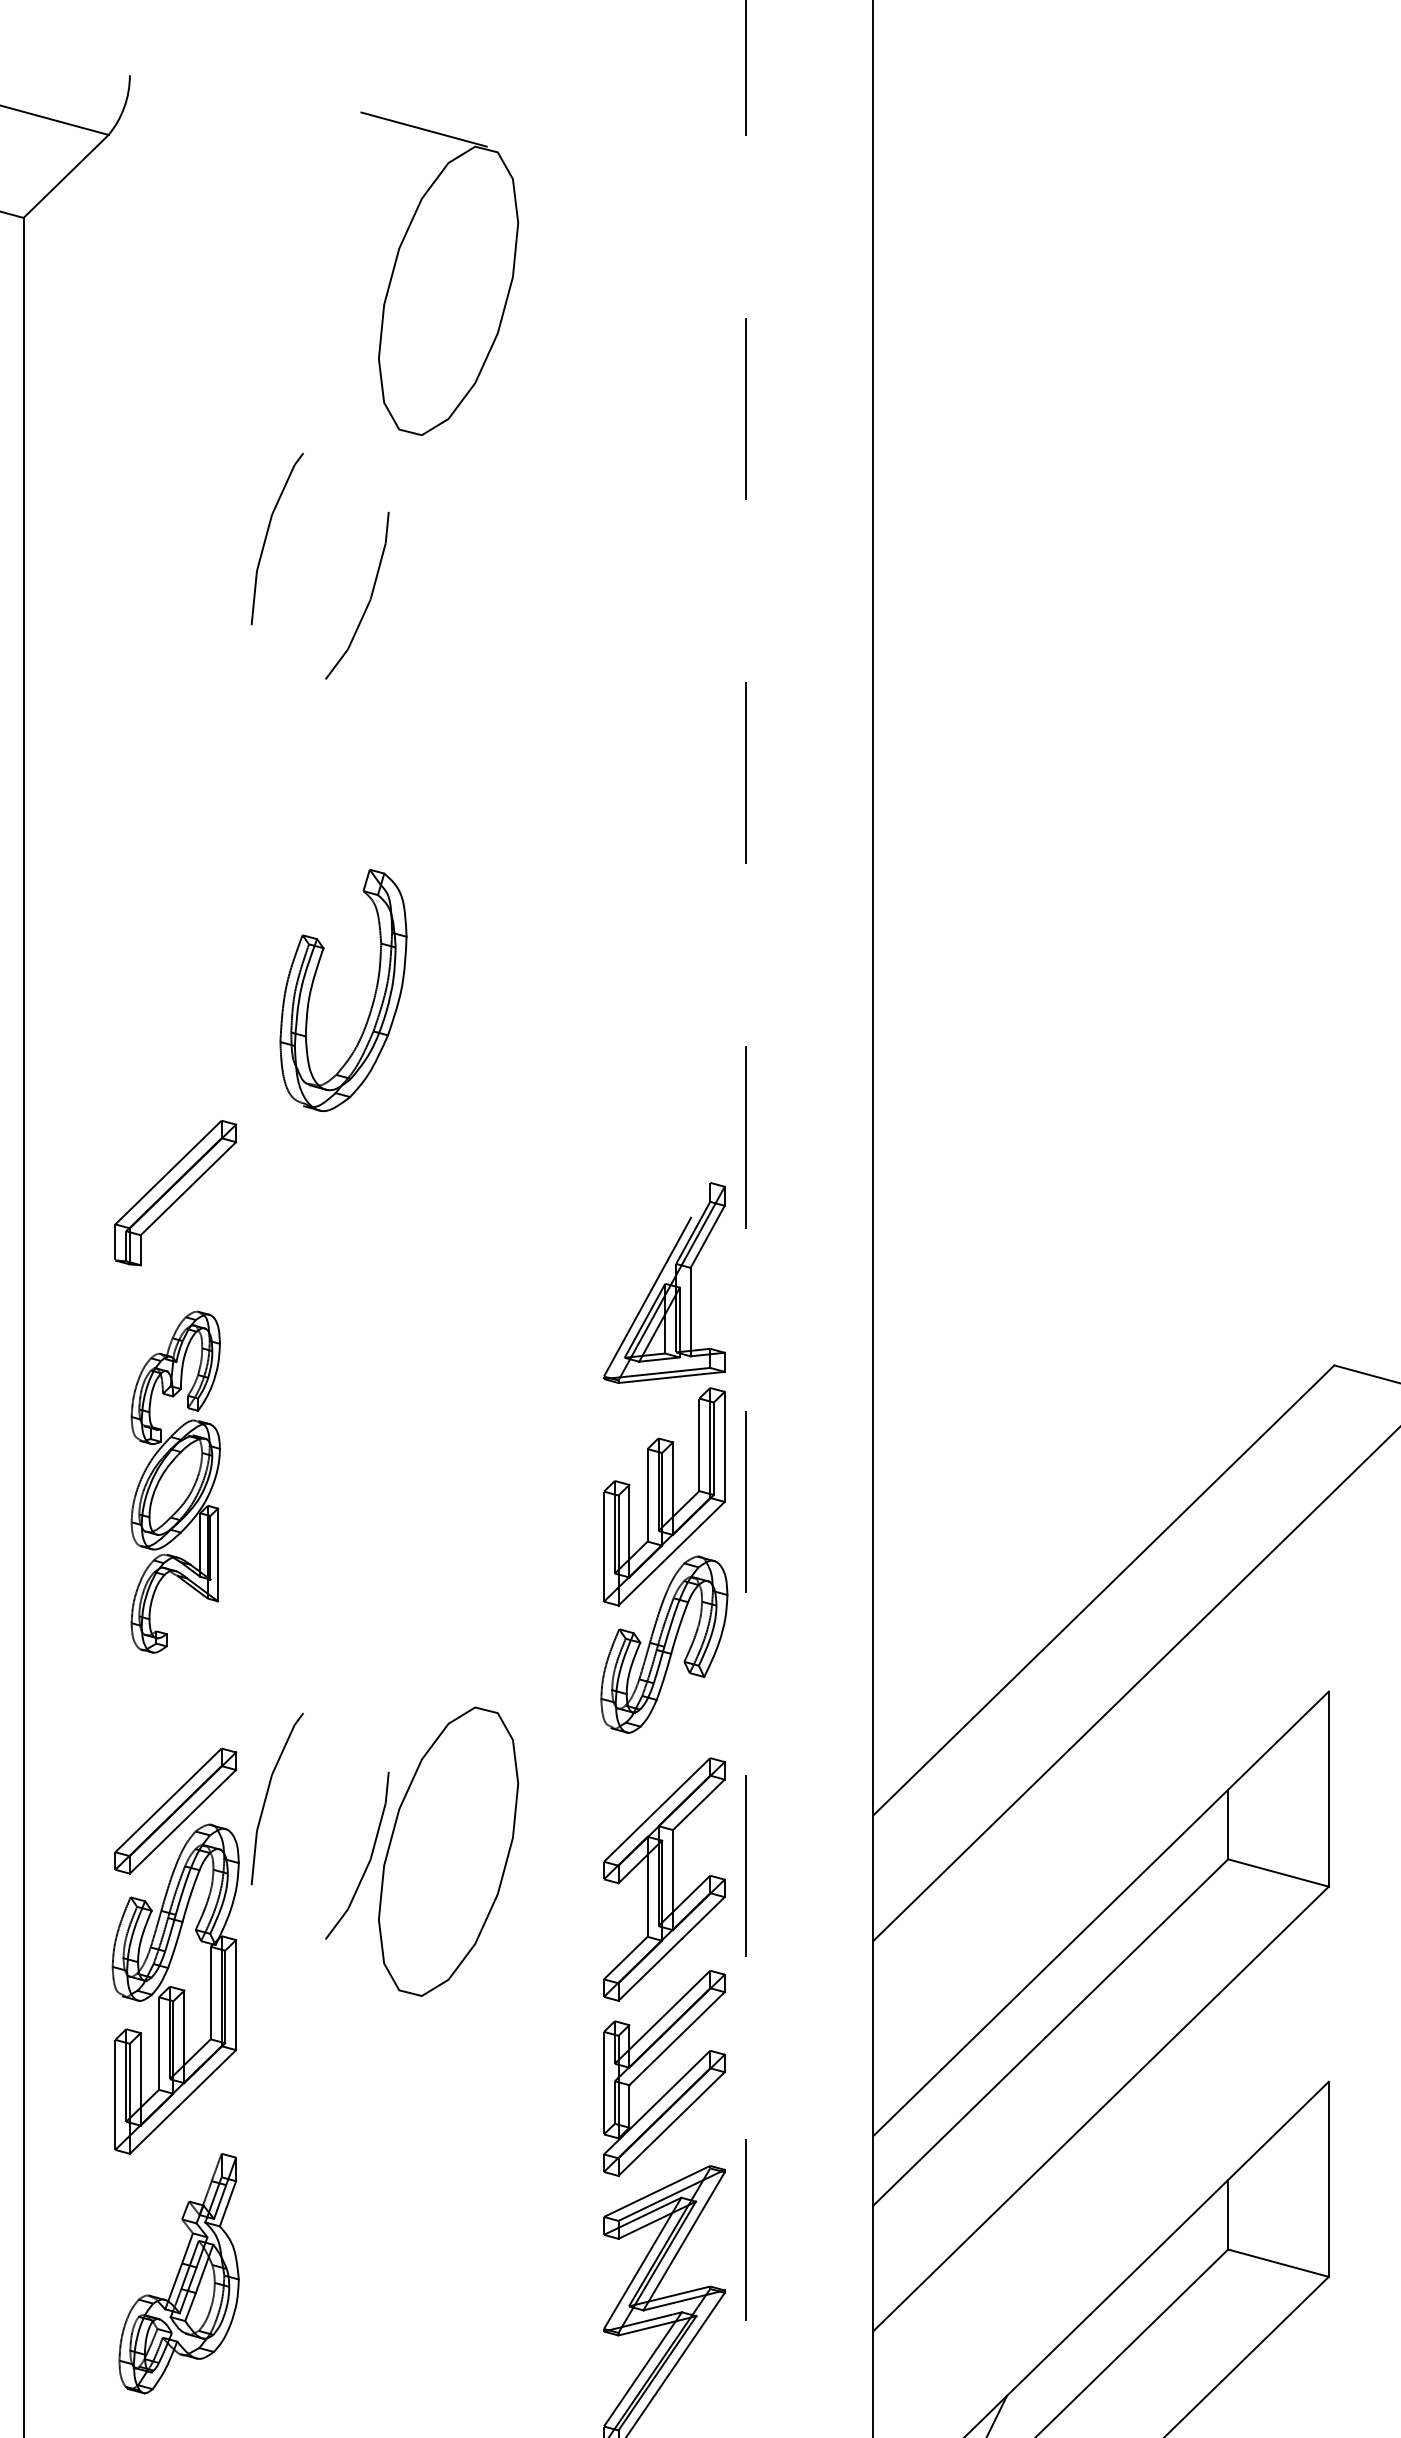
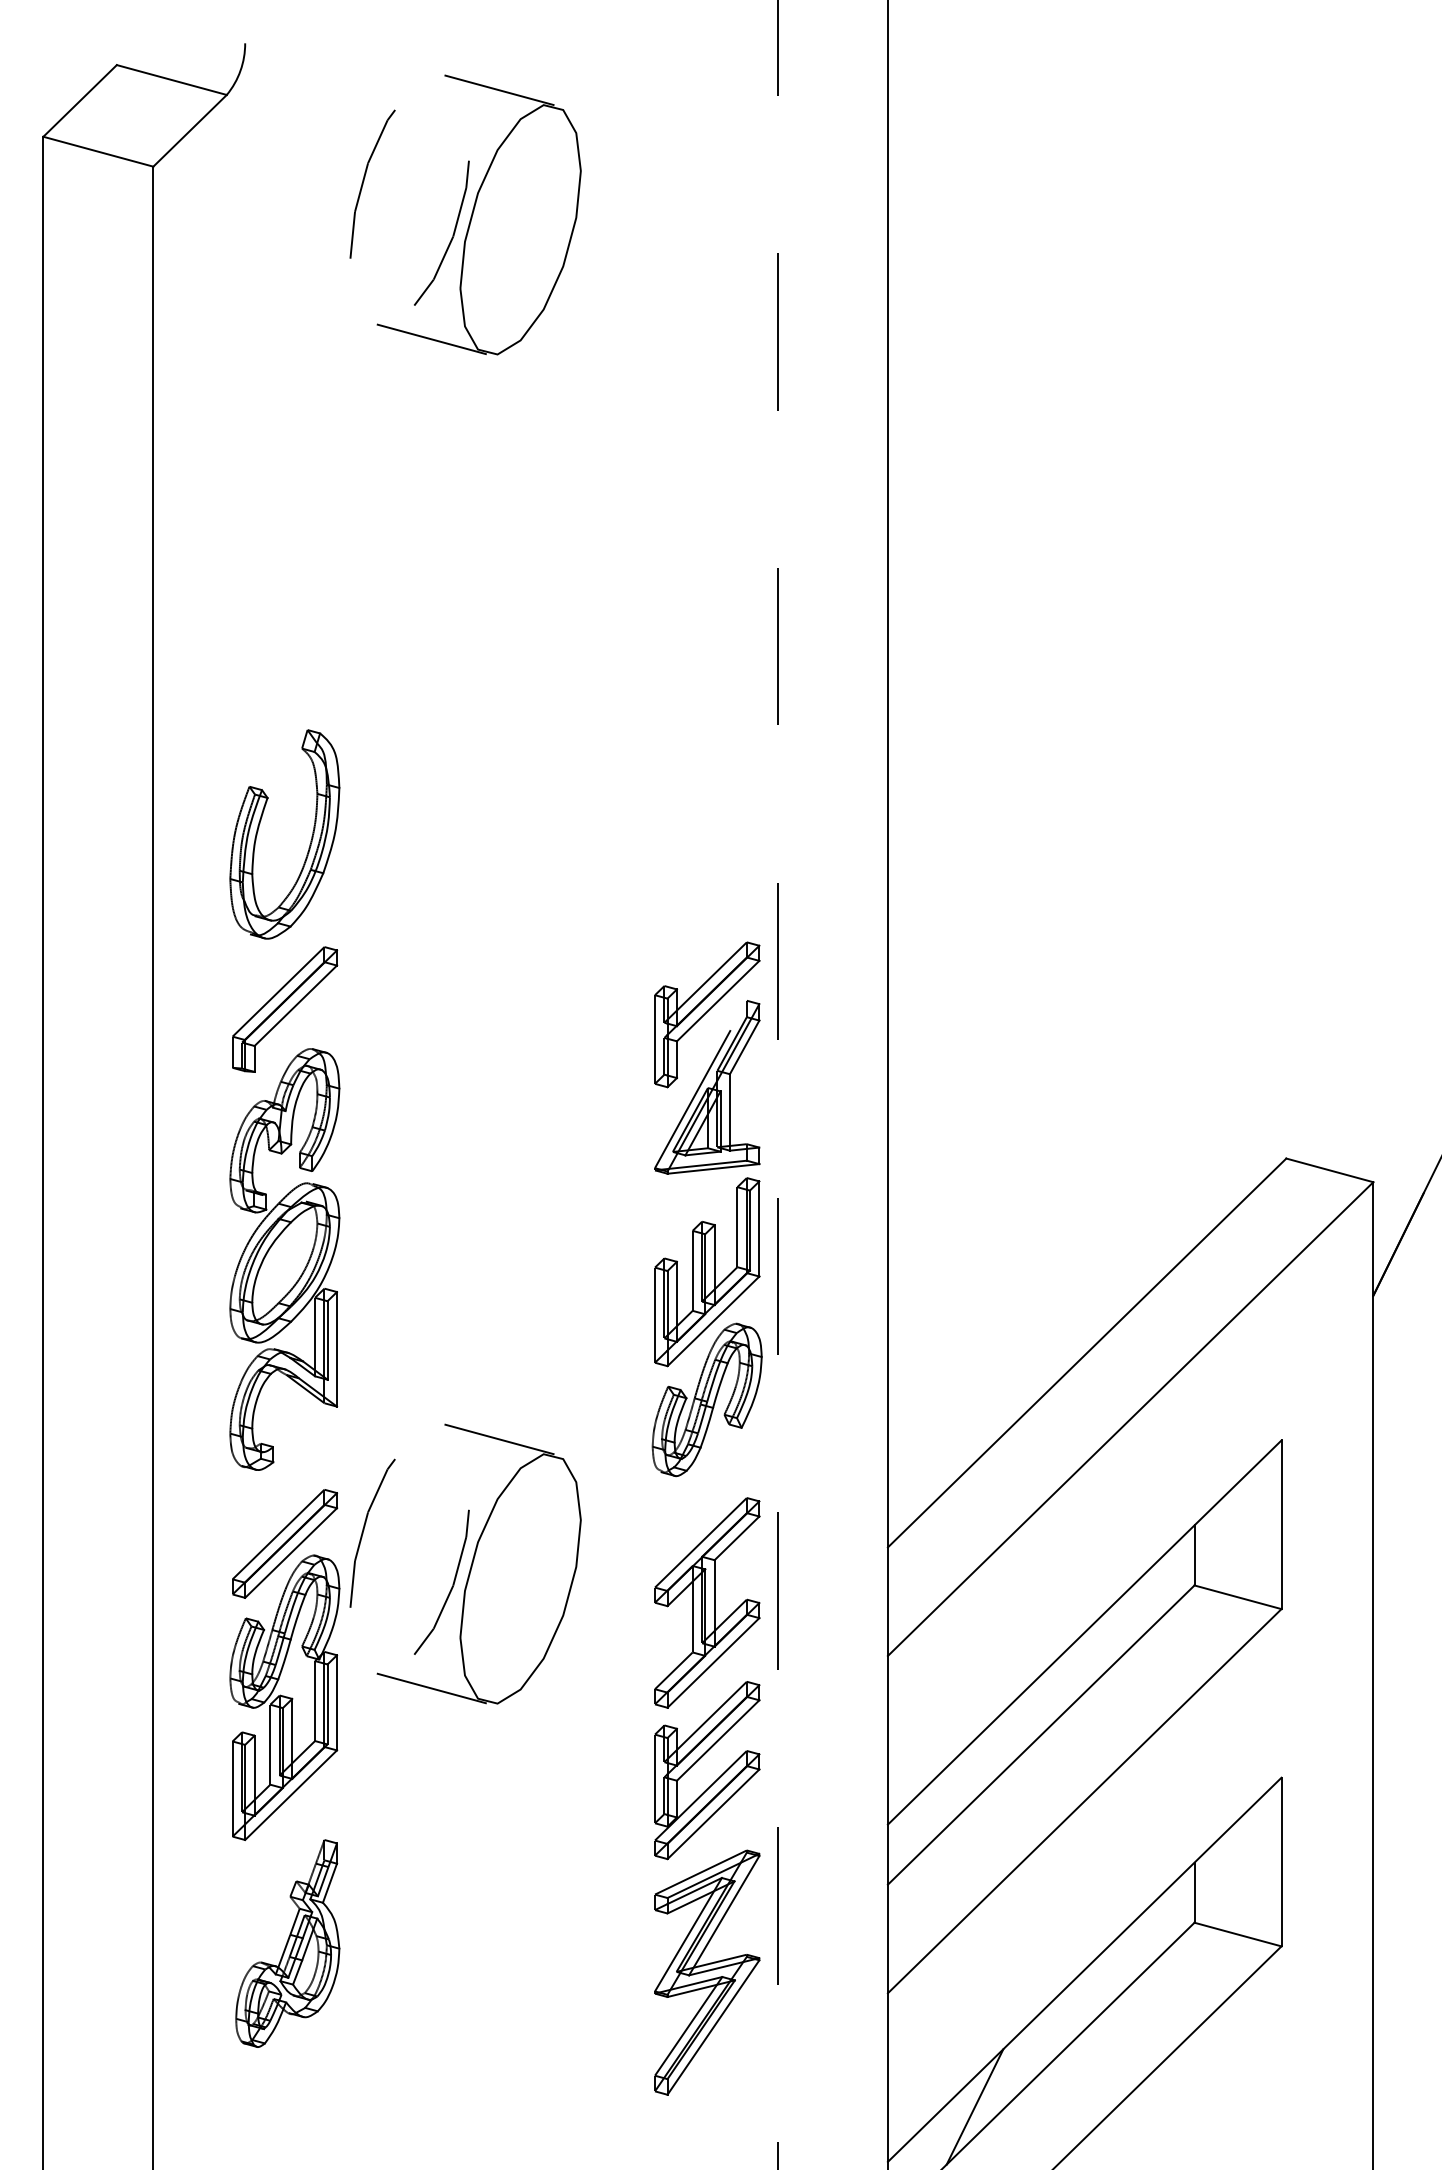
line: (345, 417) -> (431, 339), added
part: (374, 579) -> (456, 219), moved
part: (314, 982) -> (259, 827), moved
part: (664, 1198) -> (707, 1014), added
part: (175, 1482) -> (284, 1259), size x1.43
line: (424, 1690) -> (499, 1439), added
line: (345, 1978) -> (431, 1688), added

